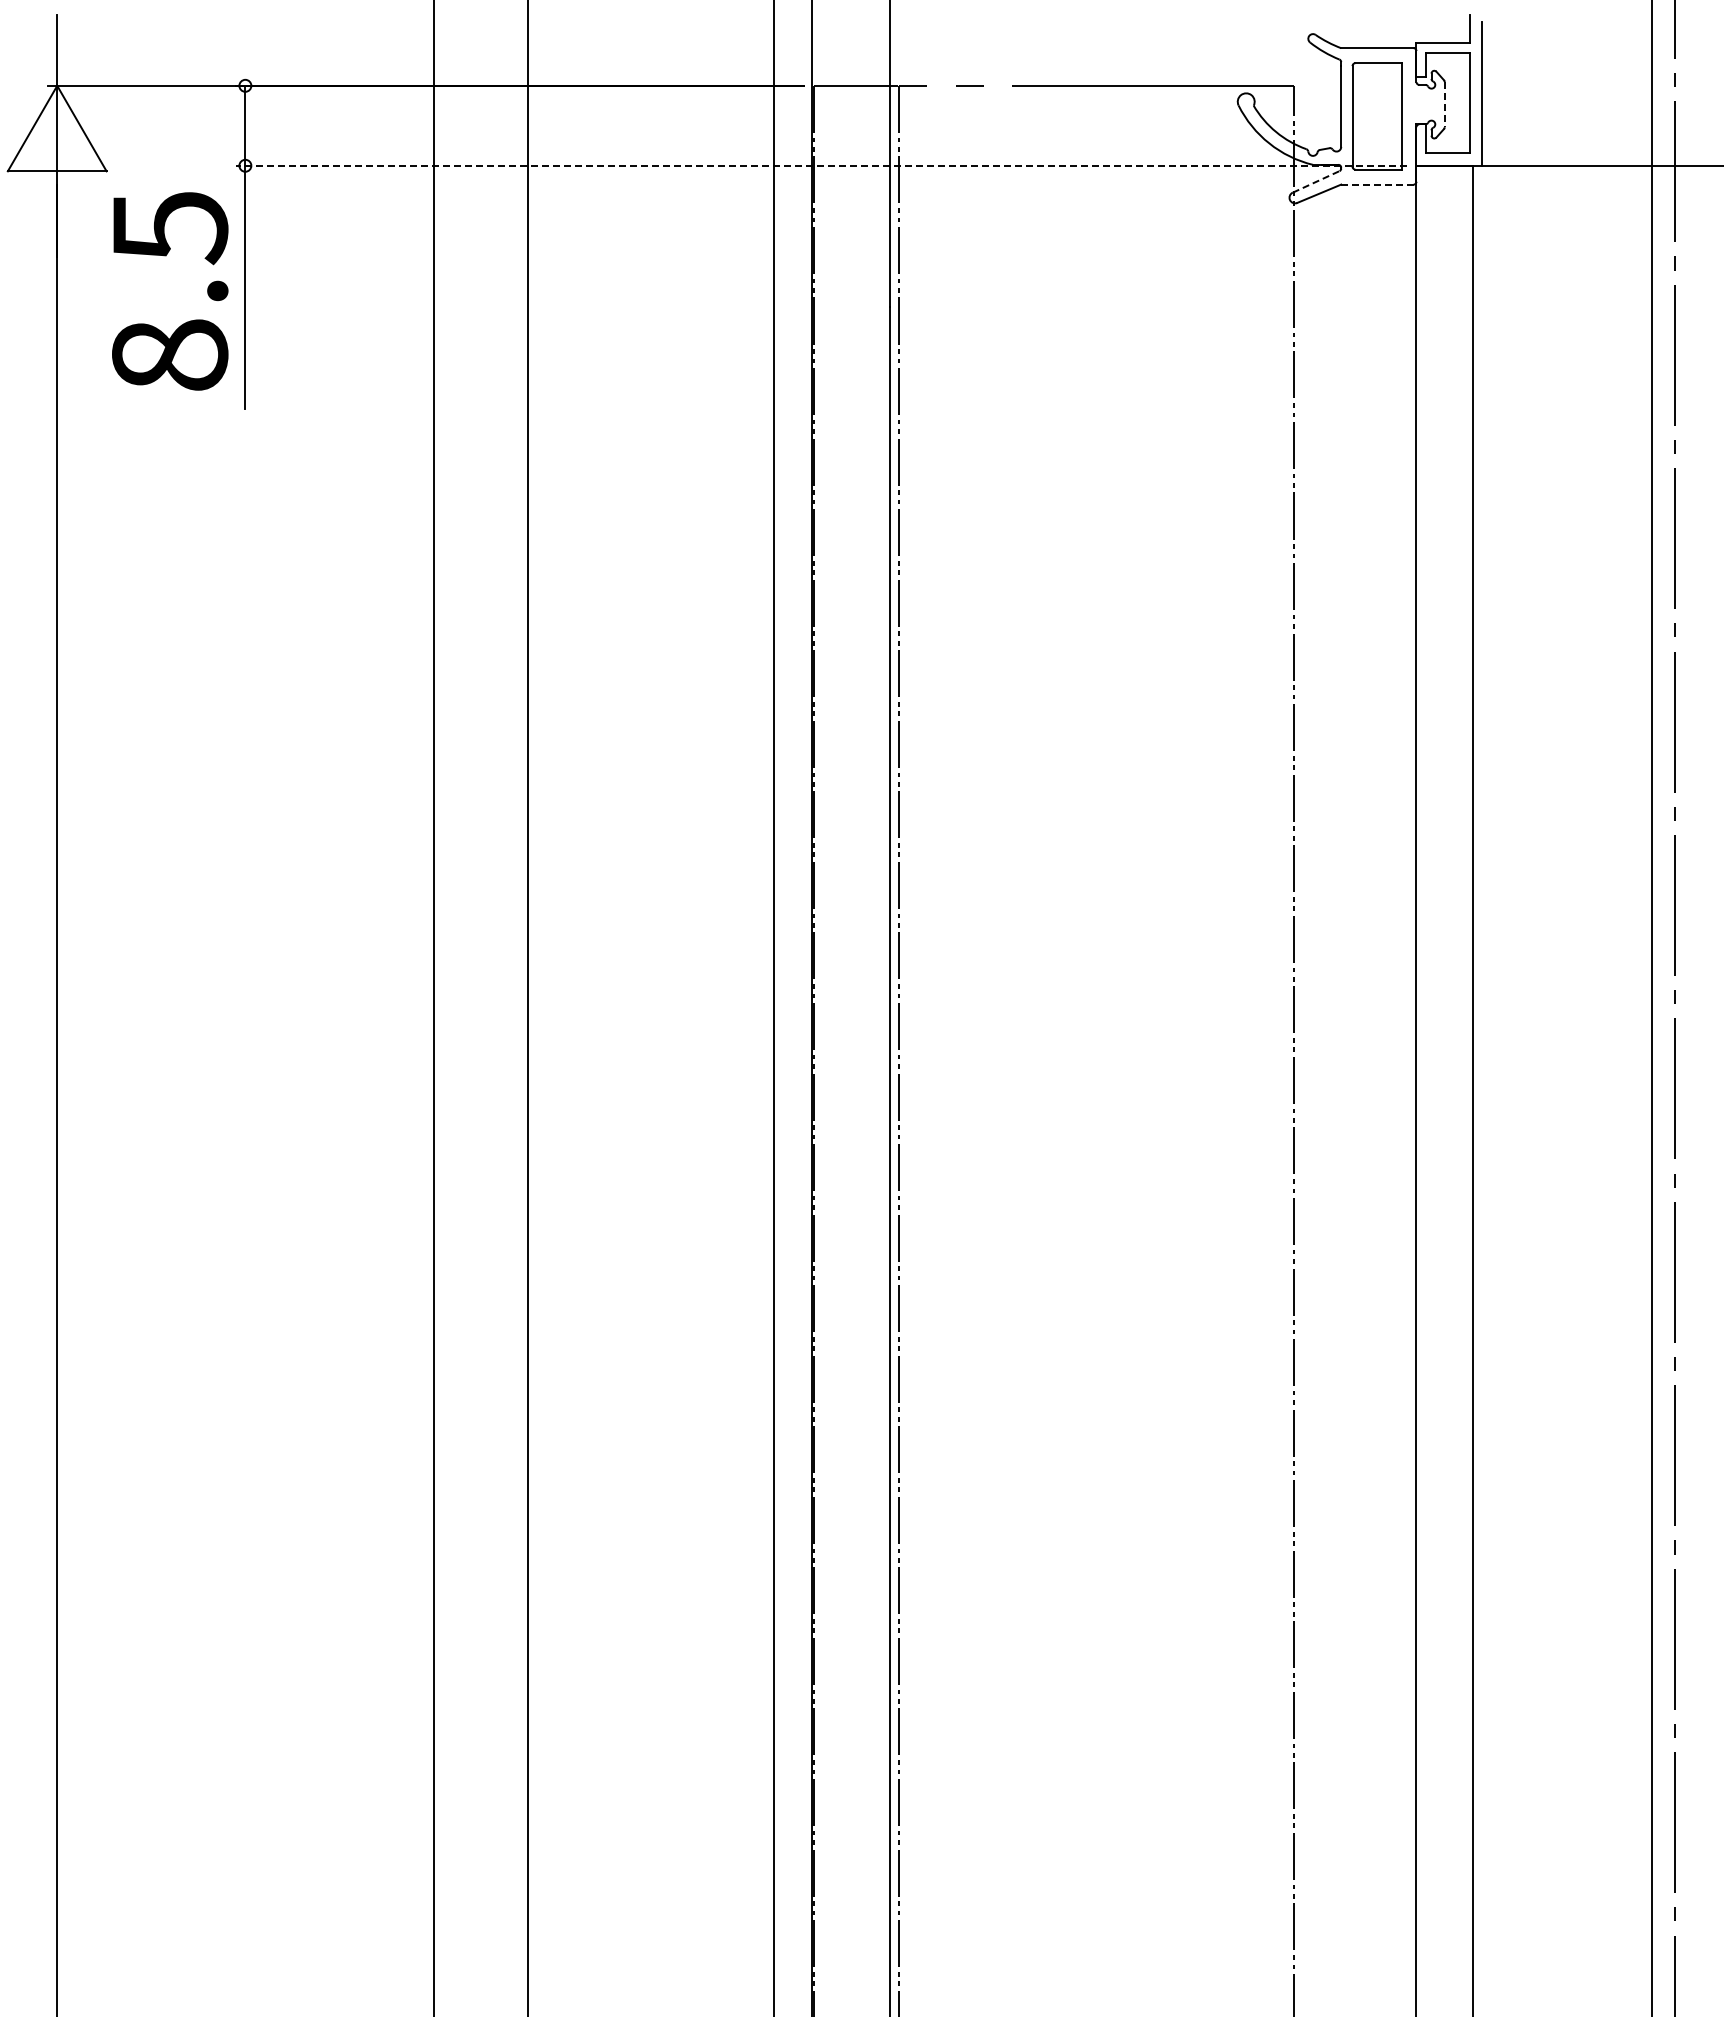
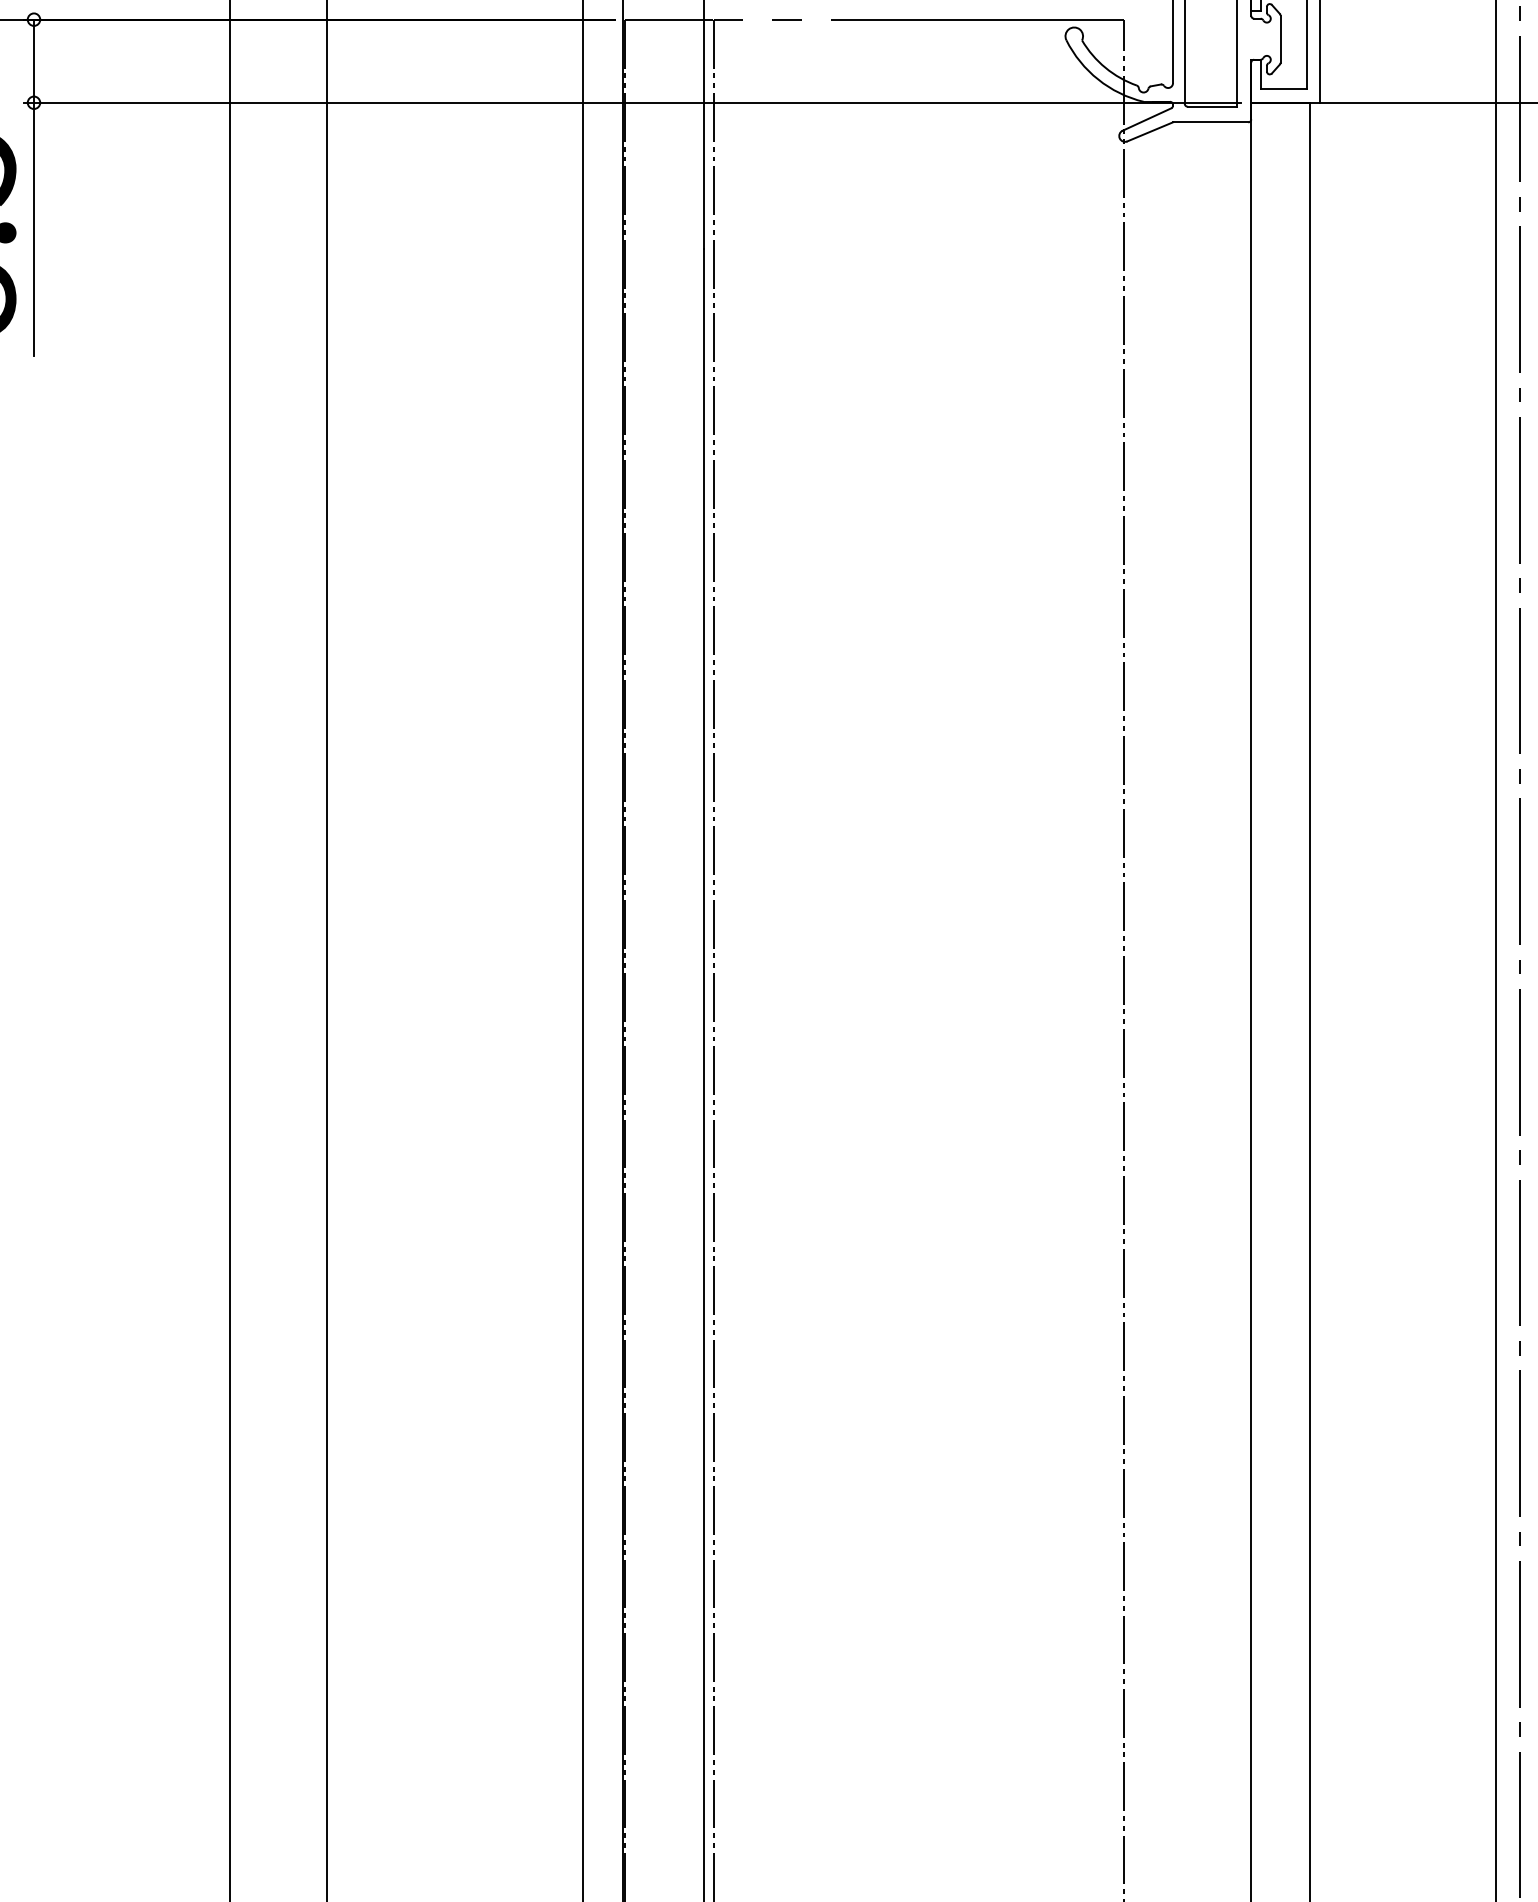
line: (1444, 104) -> (1280, 39), dashed -> solid
line: (821, 165) -> (632, 102), dashed -> solid
line: (1316, 181) -> (1147, 119), dashed -> solid
line: (1376, 184) -> (1209, 122), dashed -> solid

